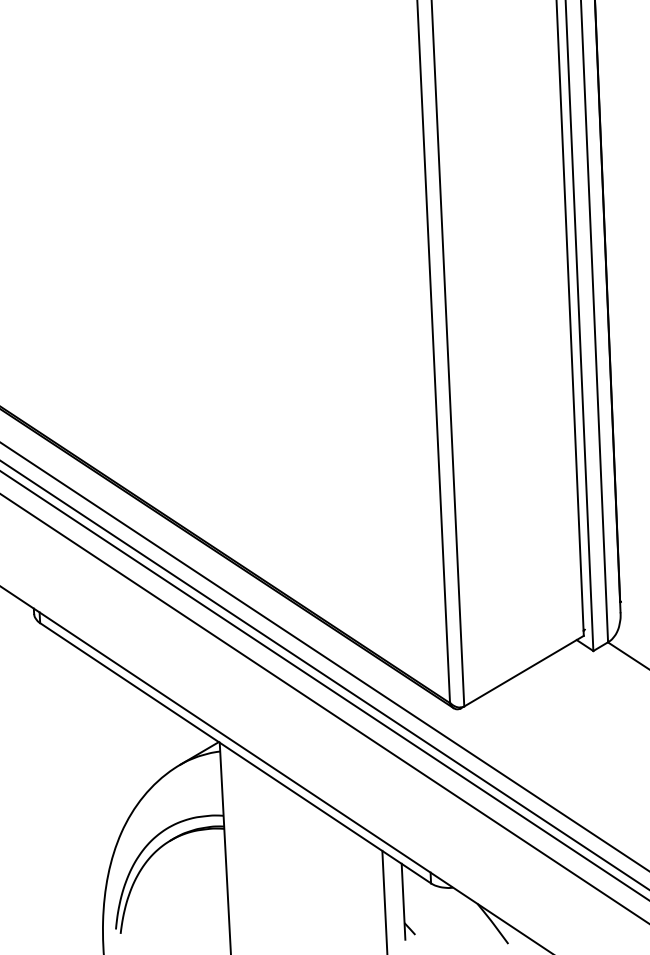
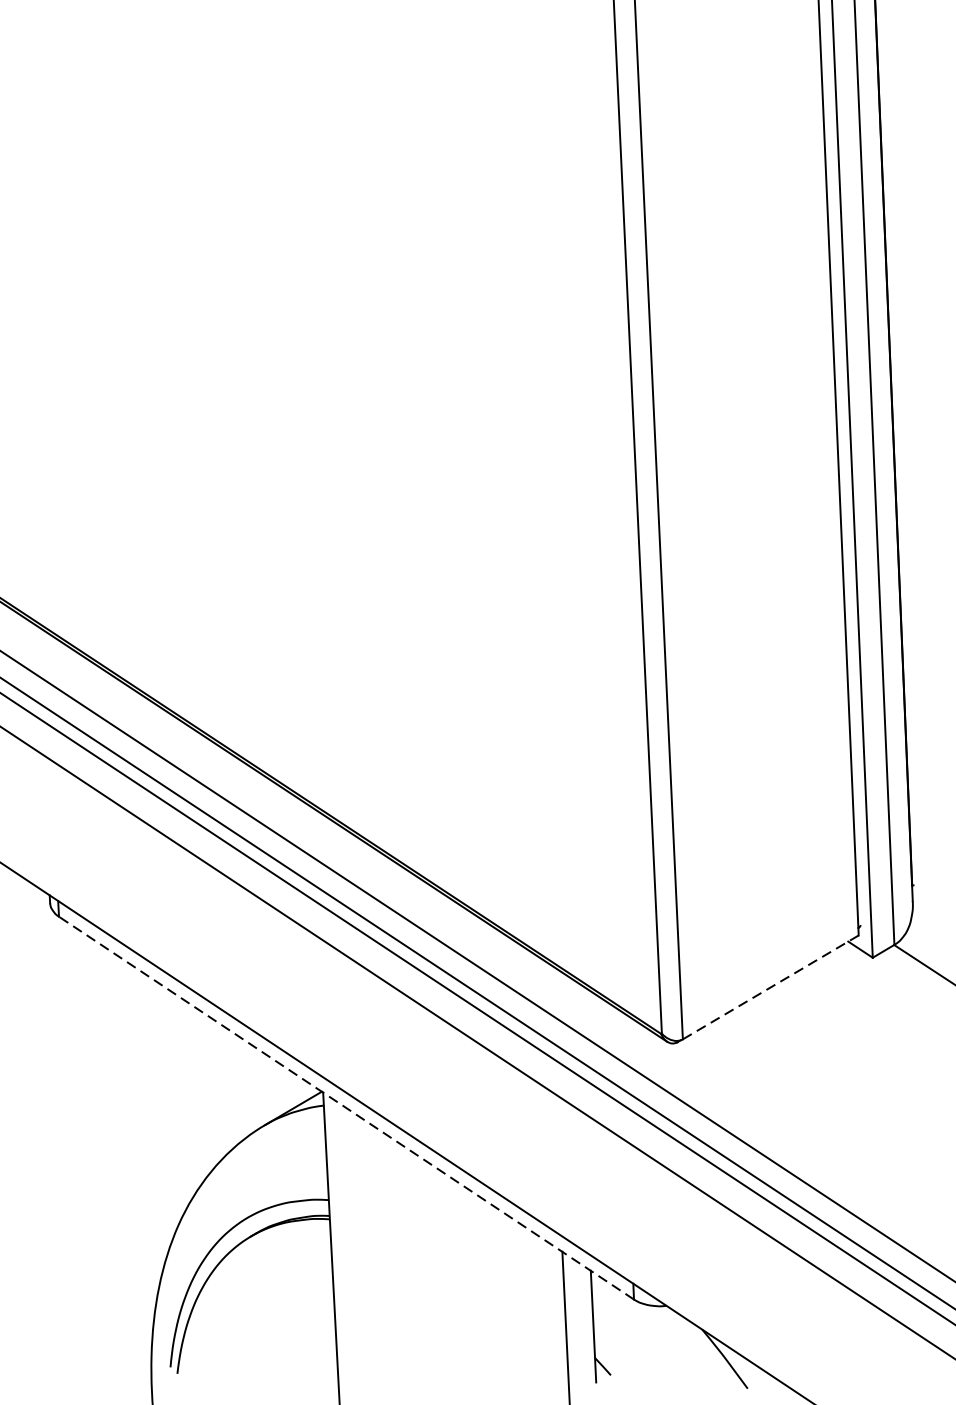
line: (524, 670) -> (771, 986), solid -> dashed
line: (235, 753) -> (346, 1108), solid -> dashed

